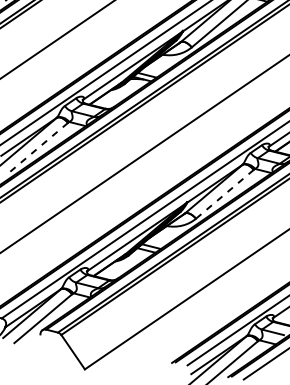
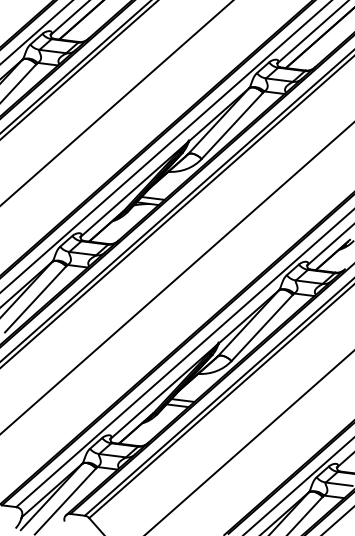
line: (38, 147) -> (35, 299), dashed -> solid
line: (224, 194) -> (261, 328), dashed -> solid

